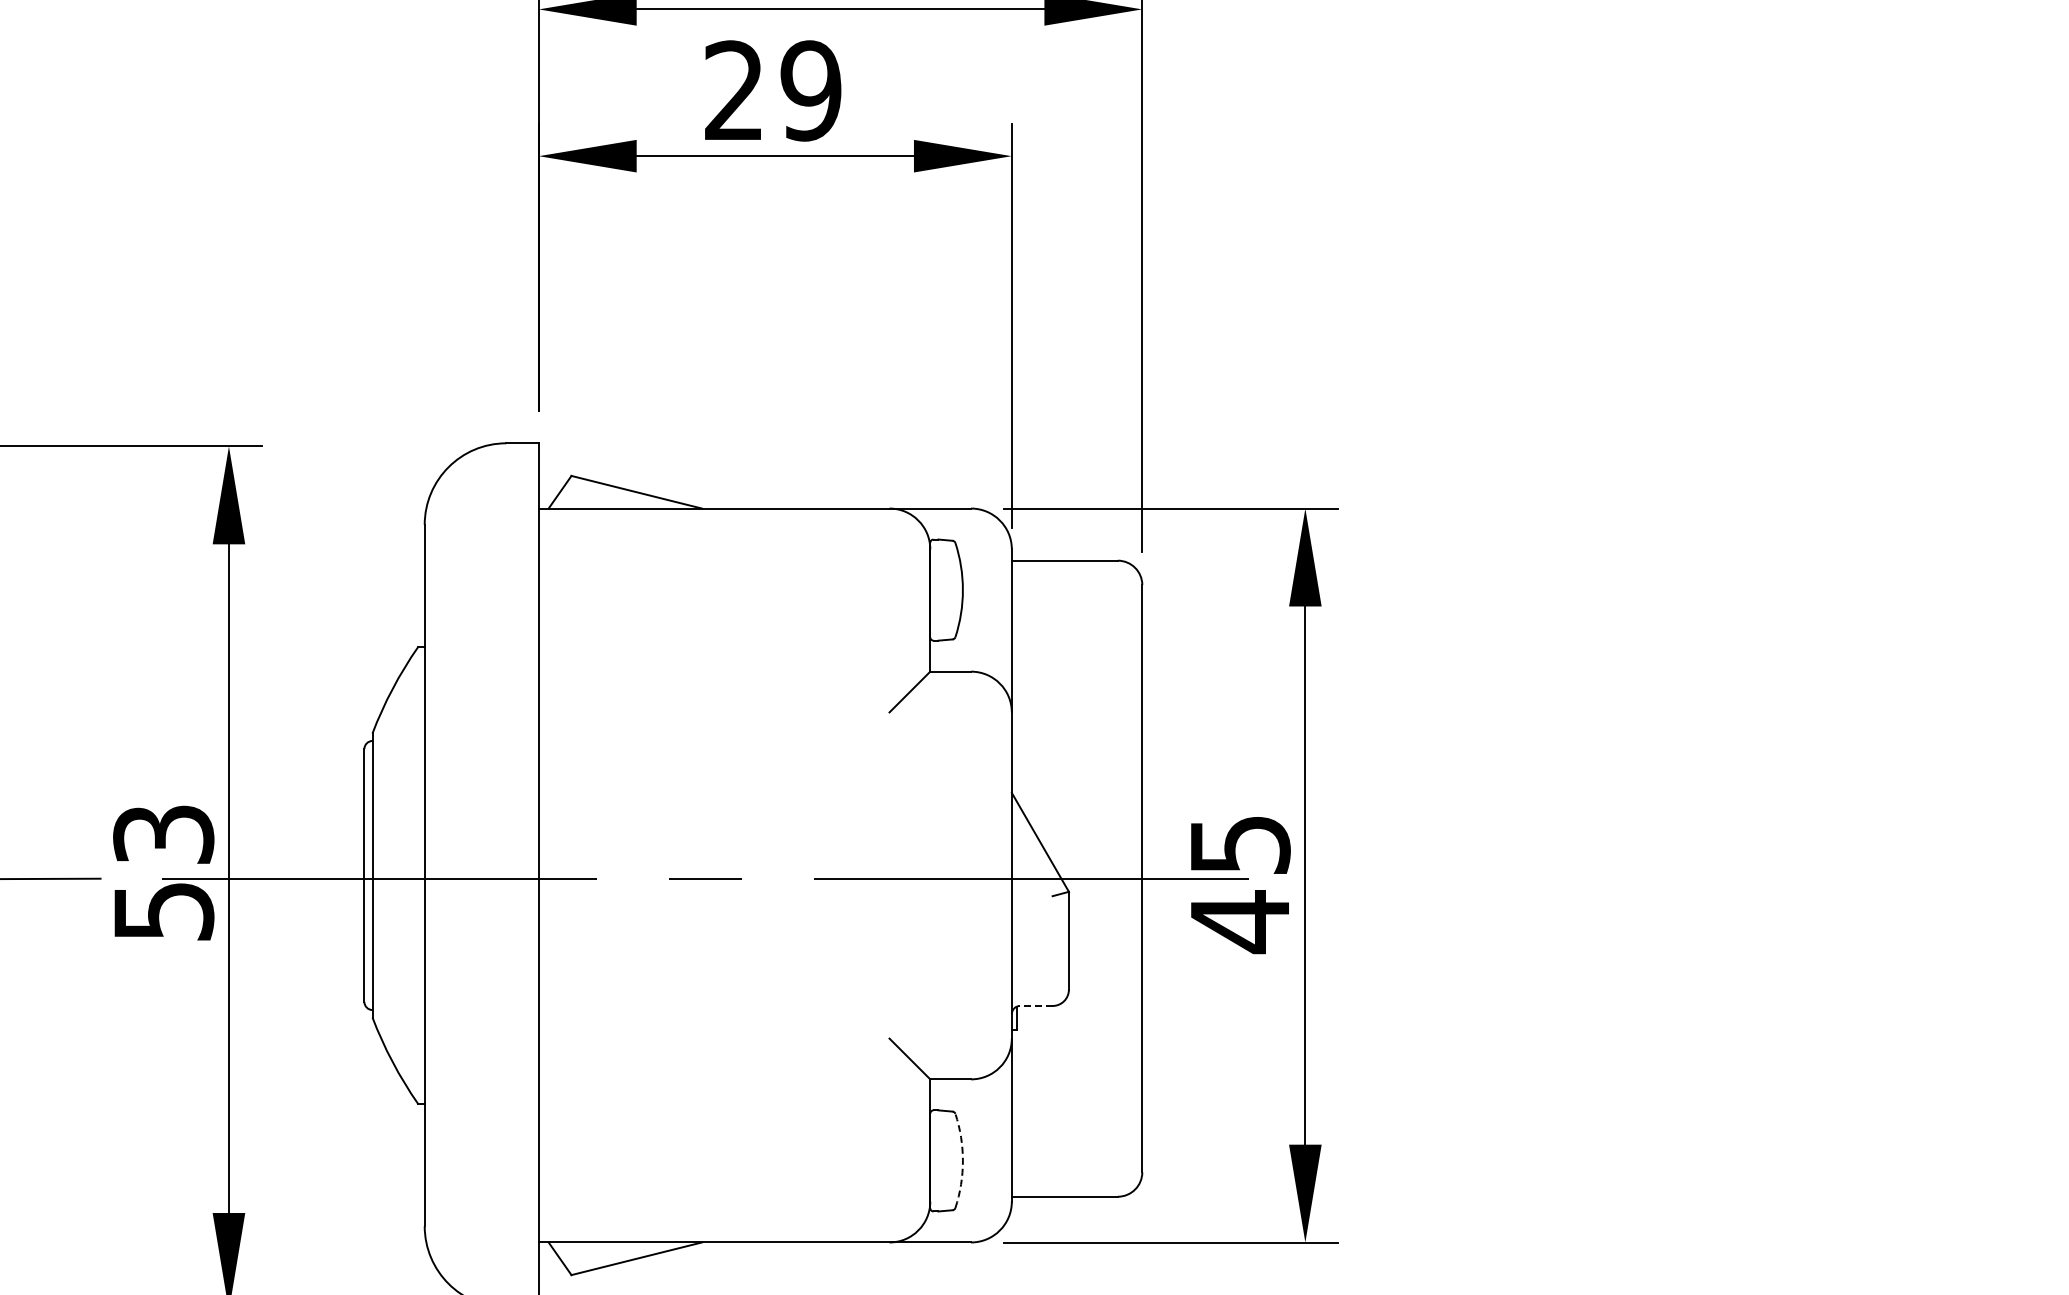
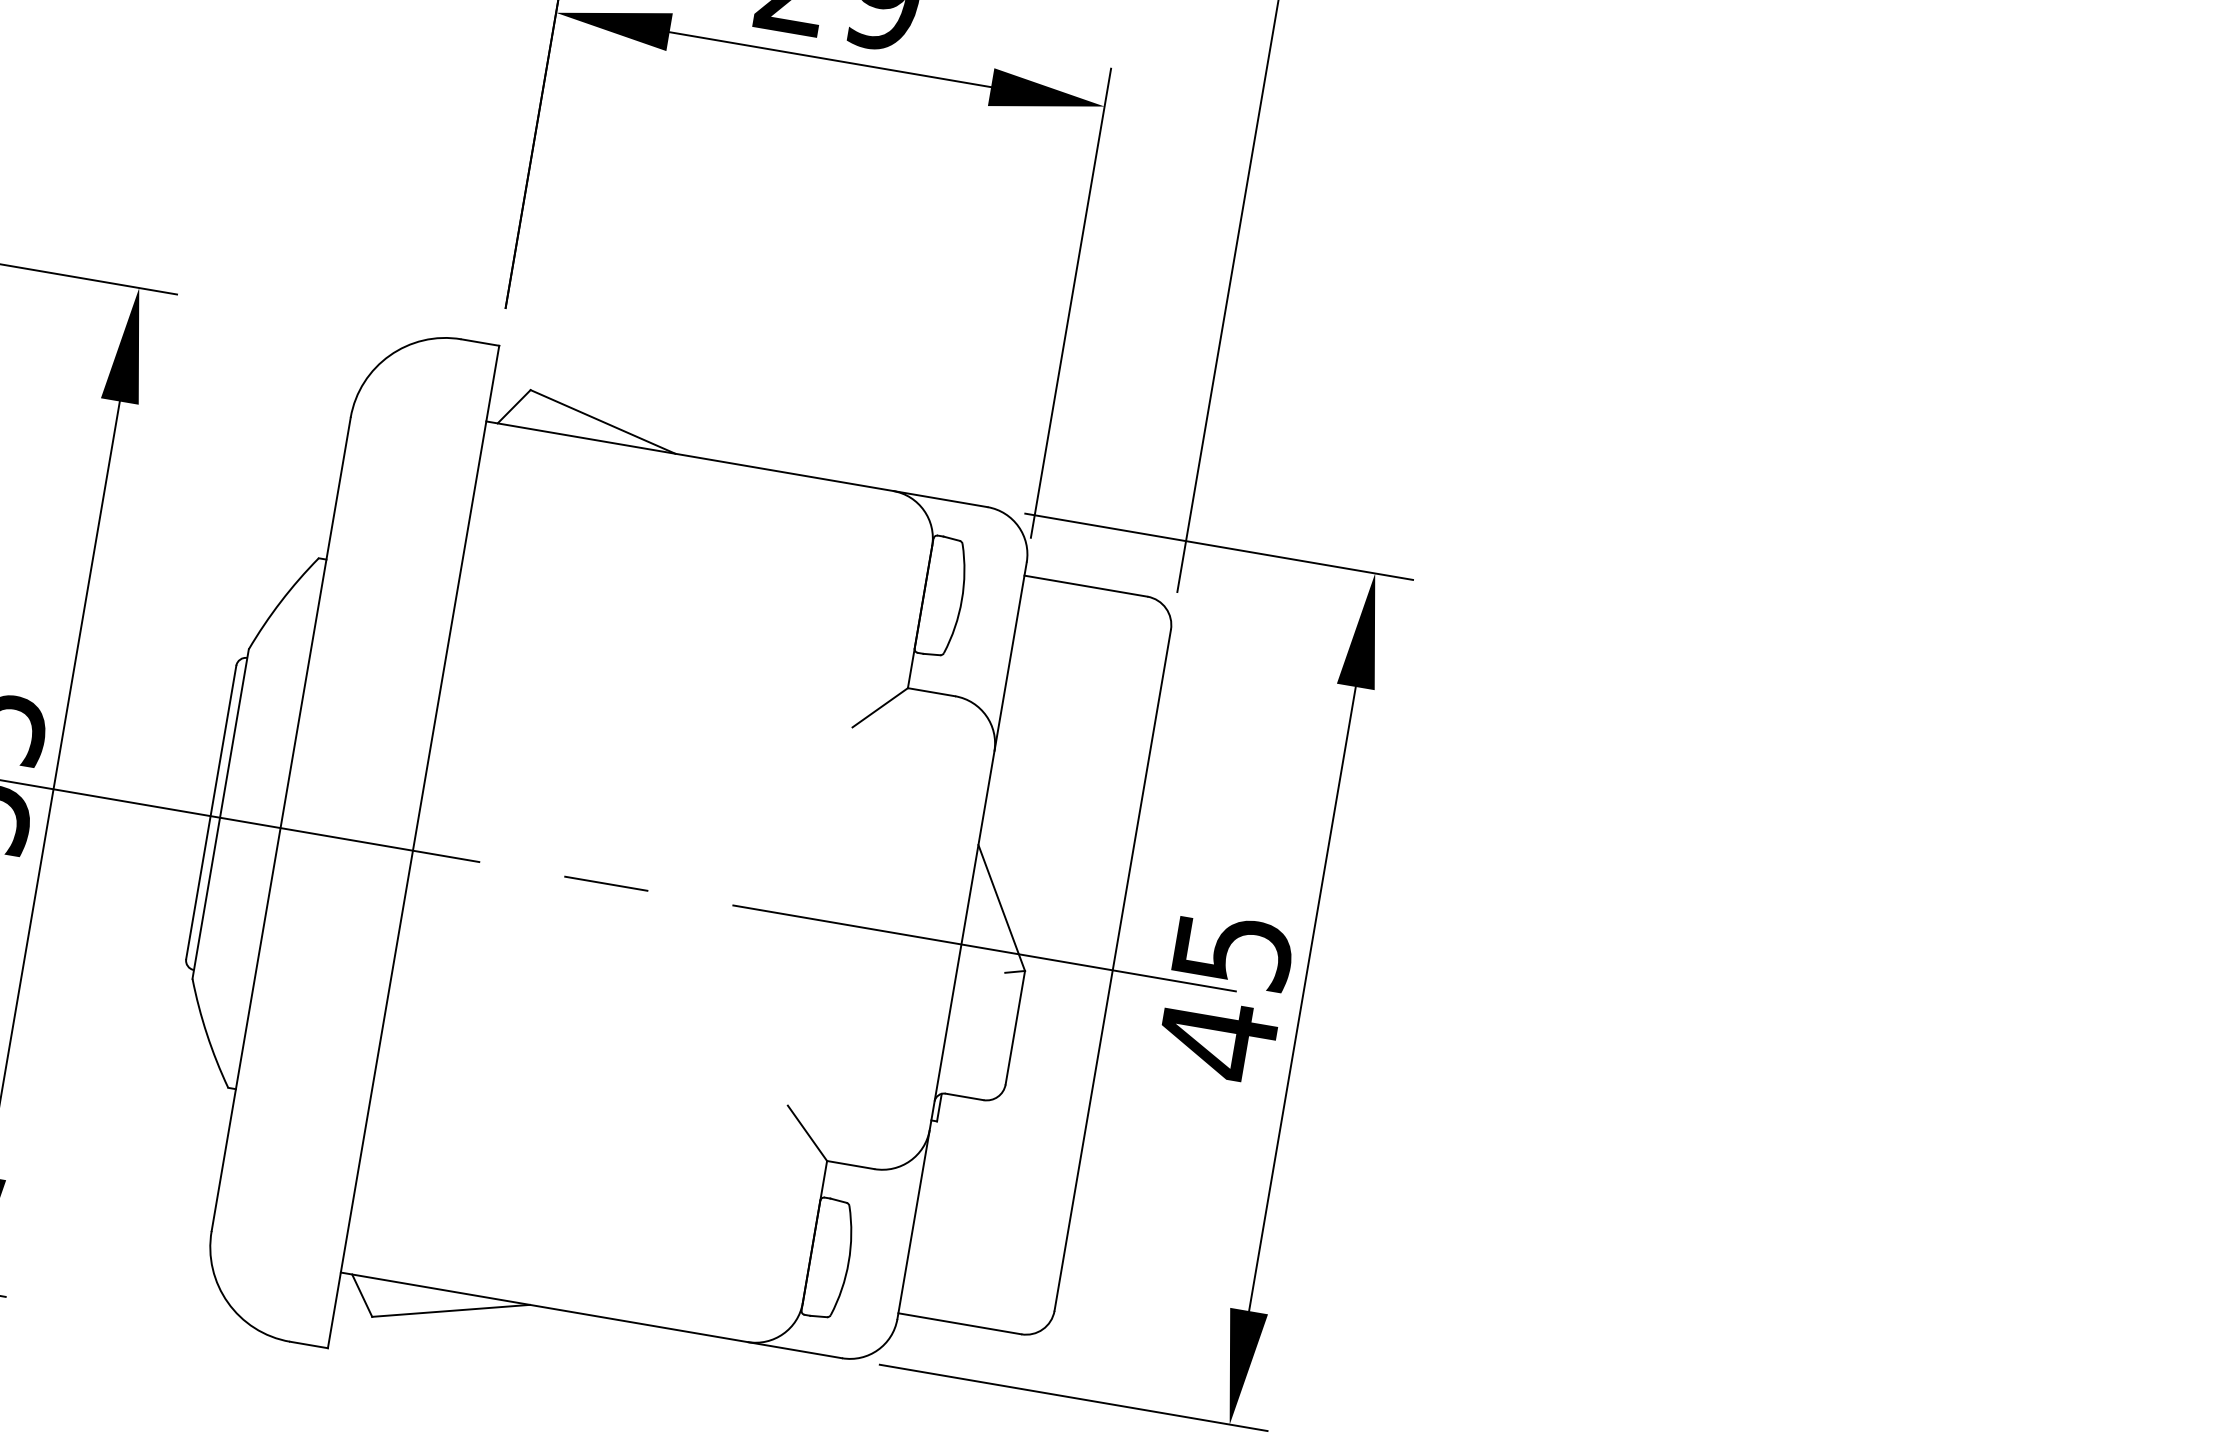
line: (1035, 1005) -> (963, 1096), dashed -> solid
arc: (962, 1160) -> (848, 1261), dashed -> solid

